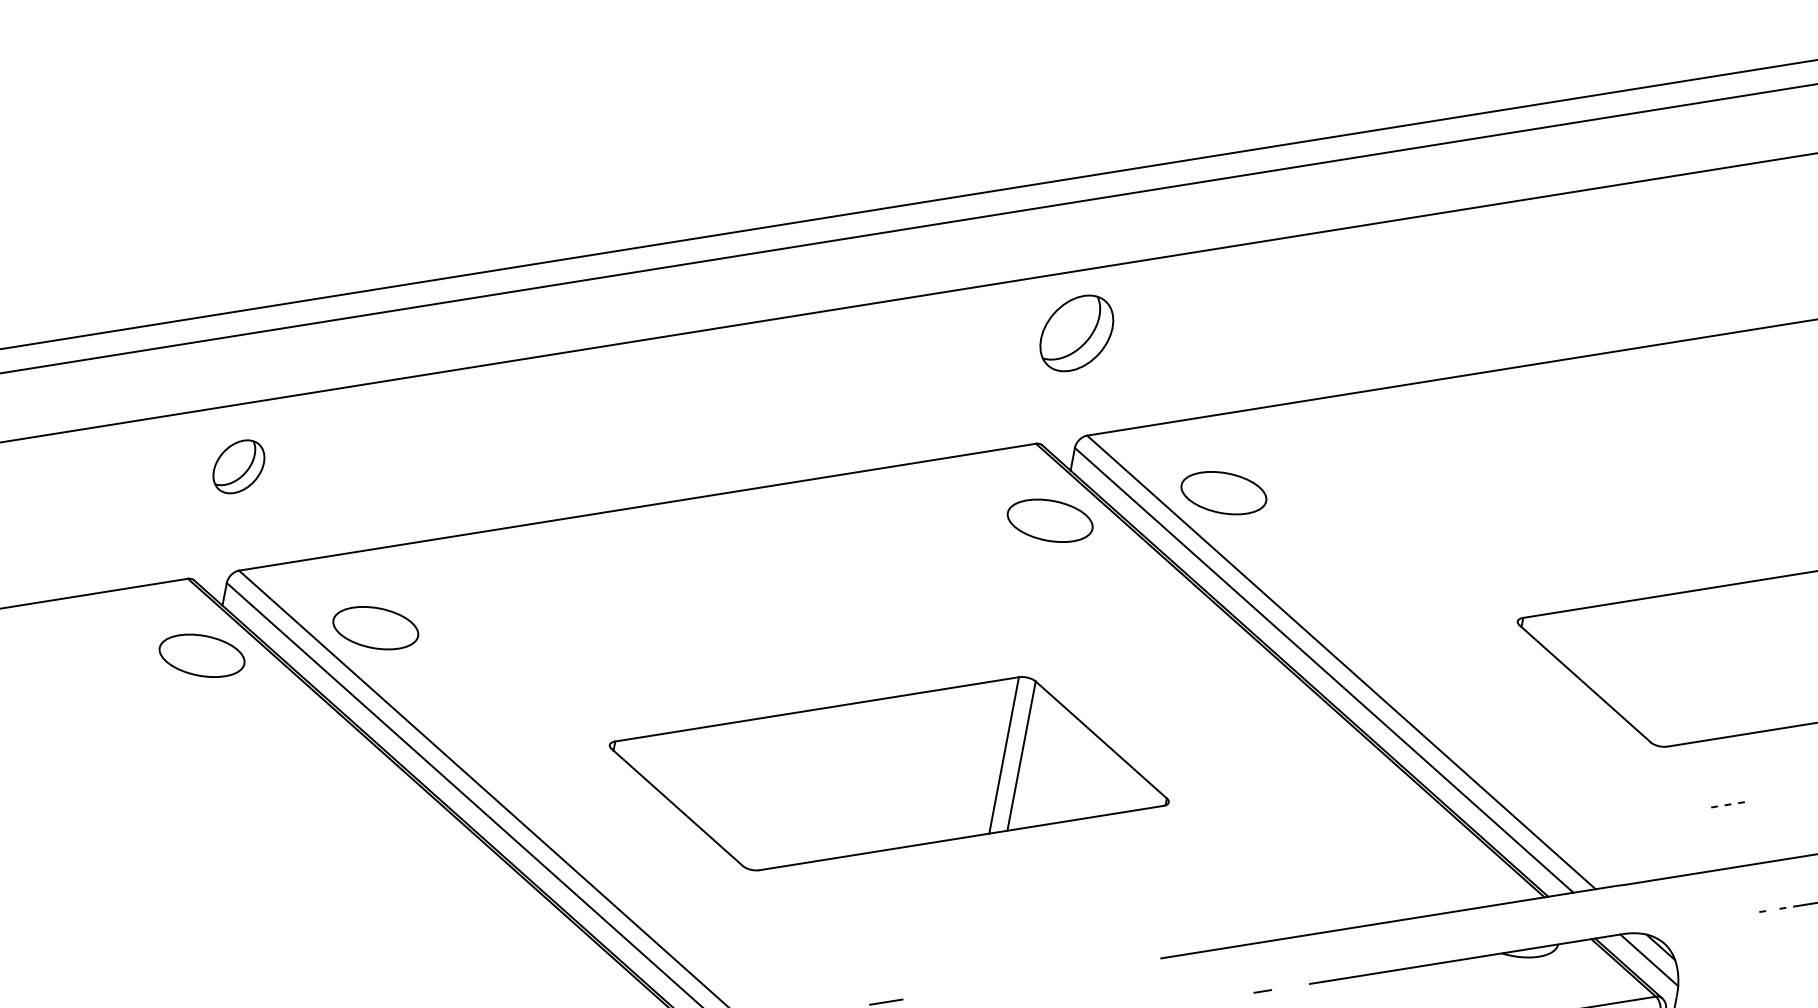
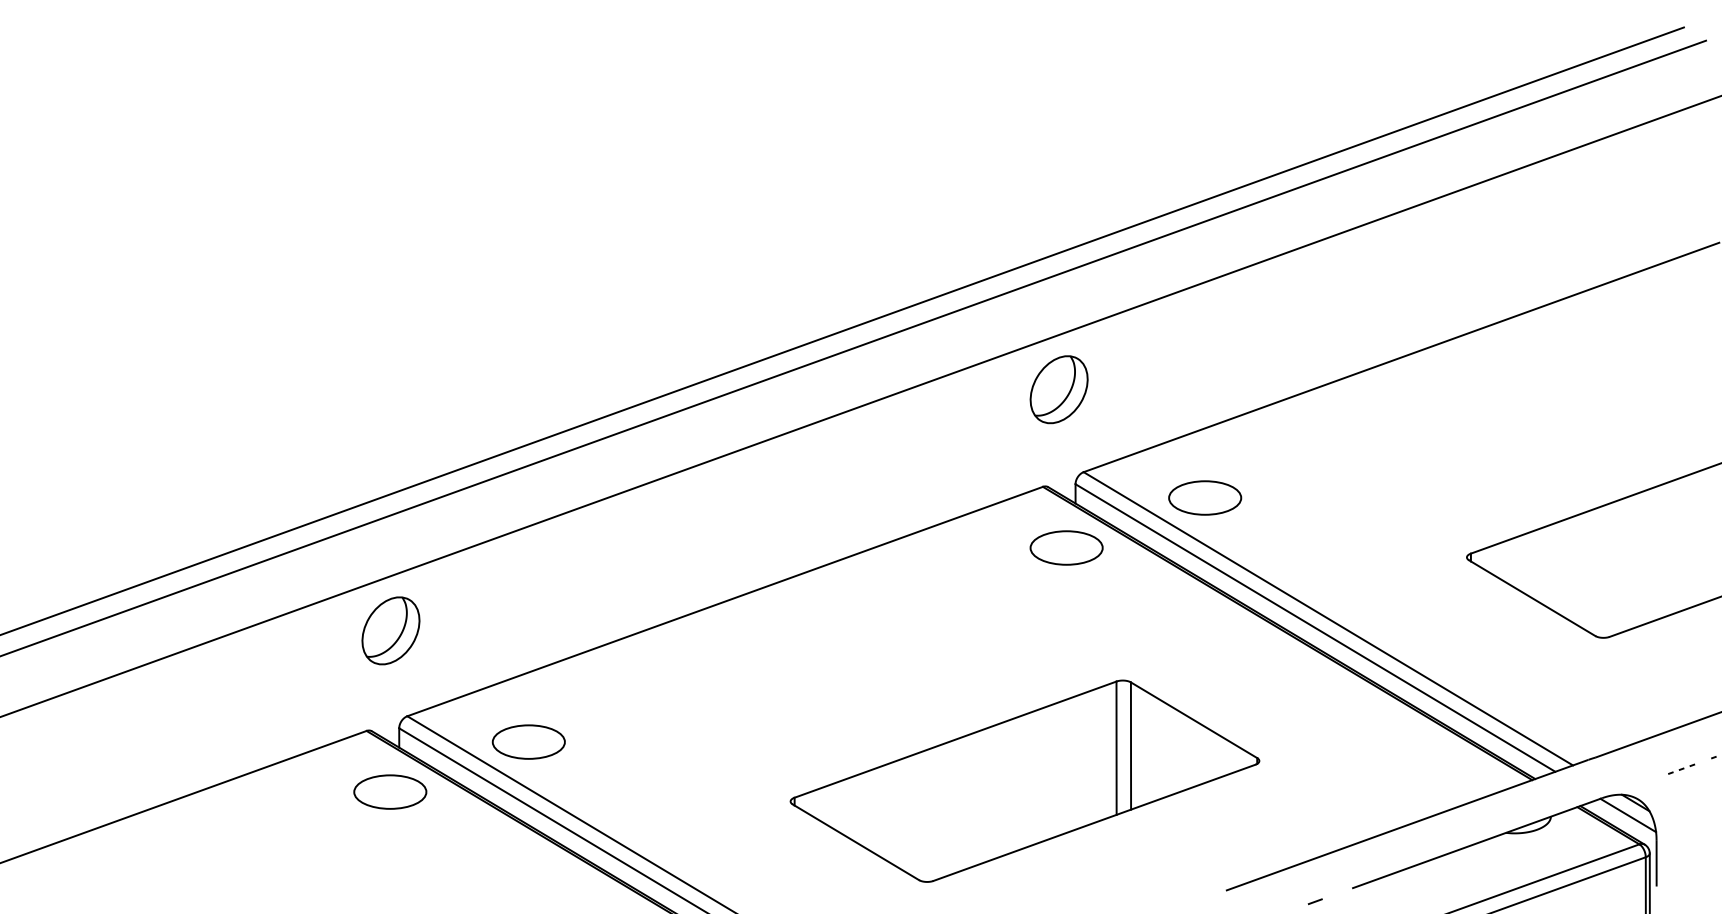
part: (238, 466) -> (390, 630), size x1.43
part: (888, 772) -> (1024, 780), moved
part: (1728, 803) -> (1681, 768), moved

